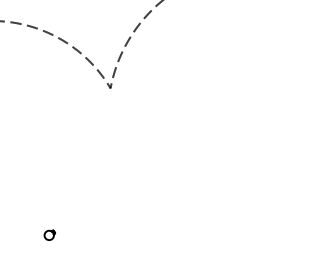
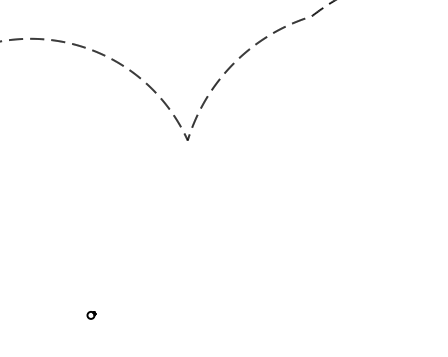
part: (49, 235) -> (91, 315), size x0.6

